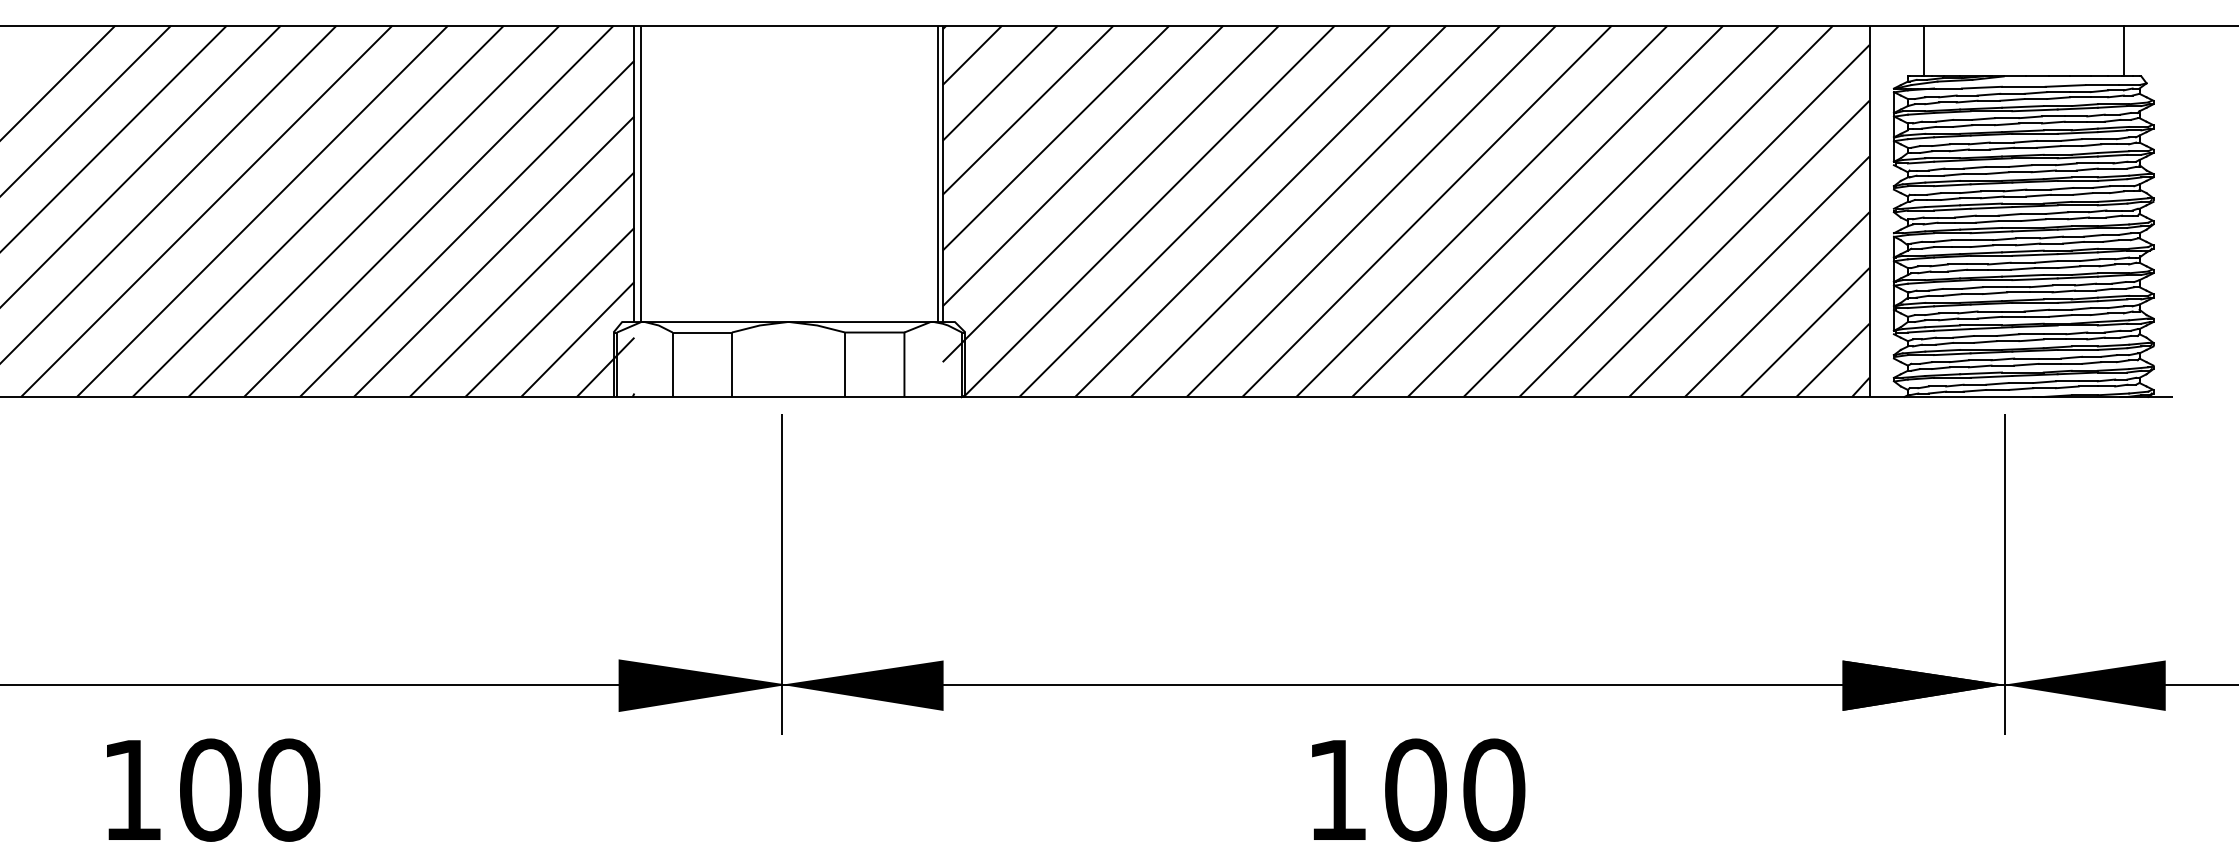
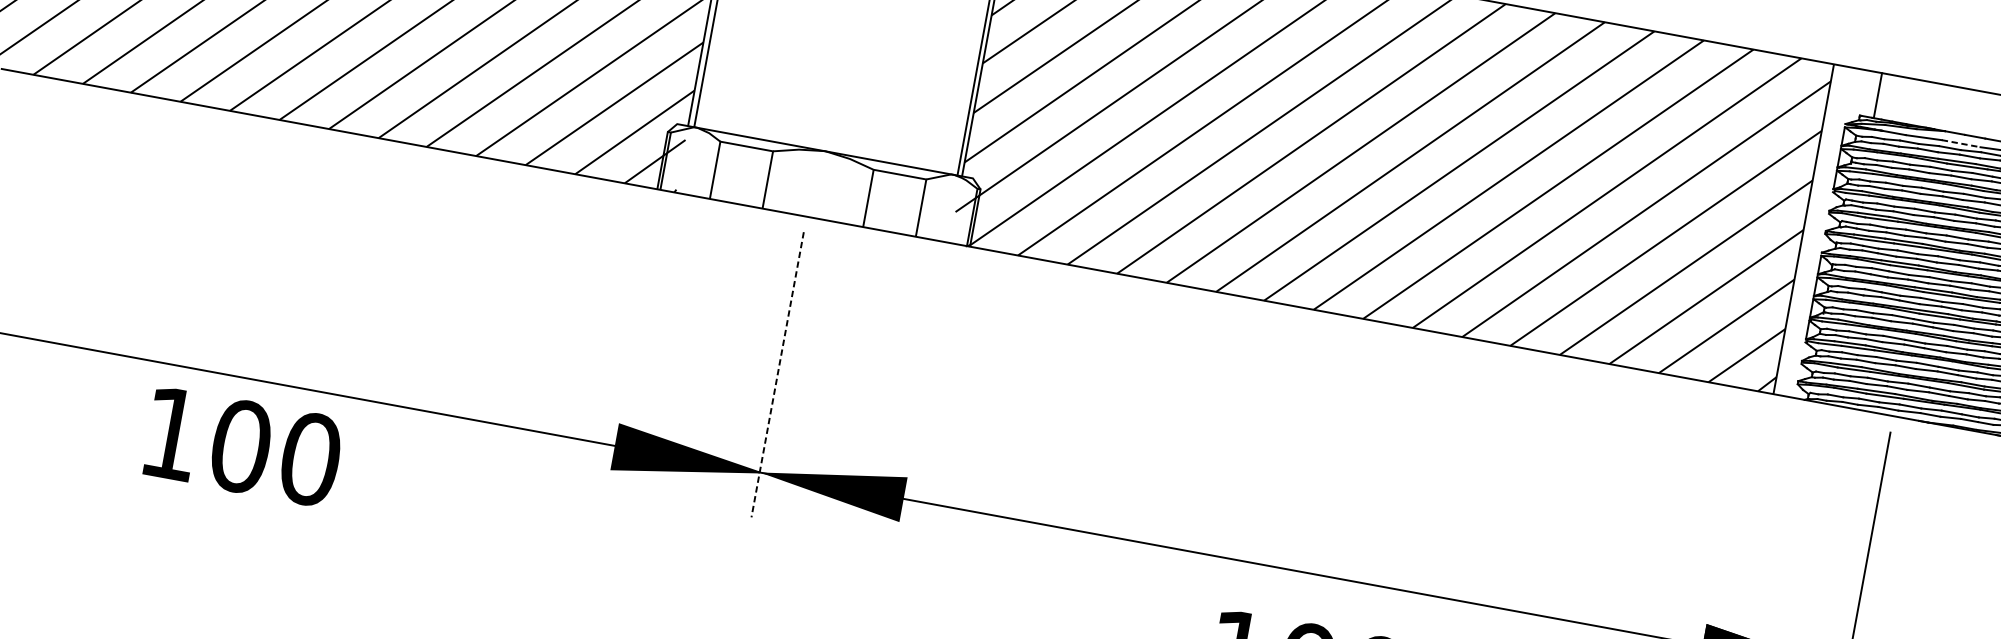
line: (2023, 86) -> (1960, 143), solid -> dashed
line: (781, 575) -> (777, 375), solid -> dashed
text: (213, 789) -> (243, 446), moved

